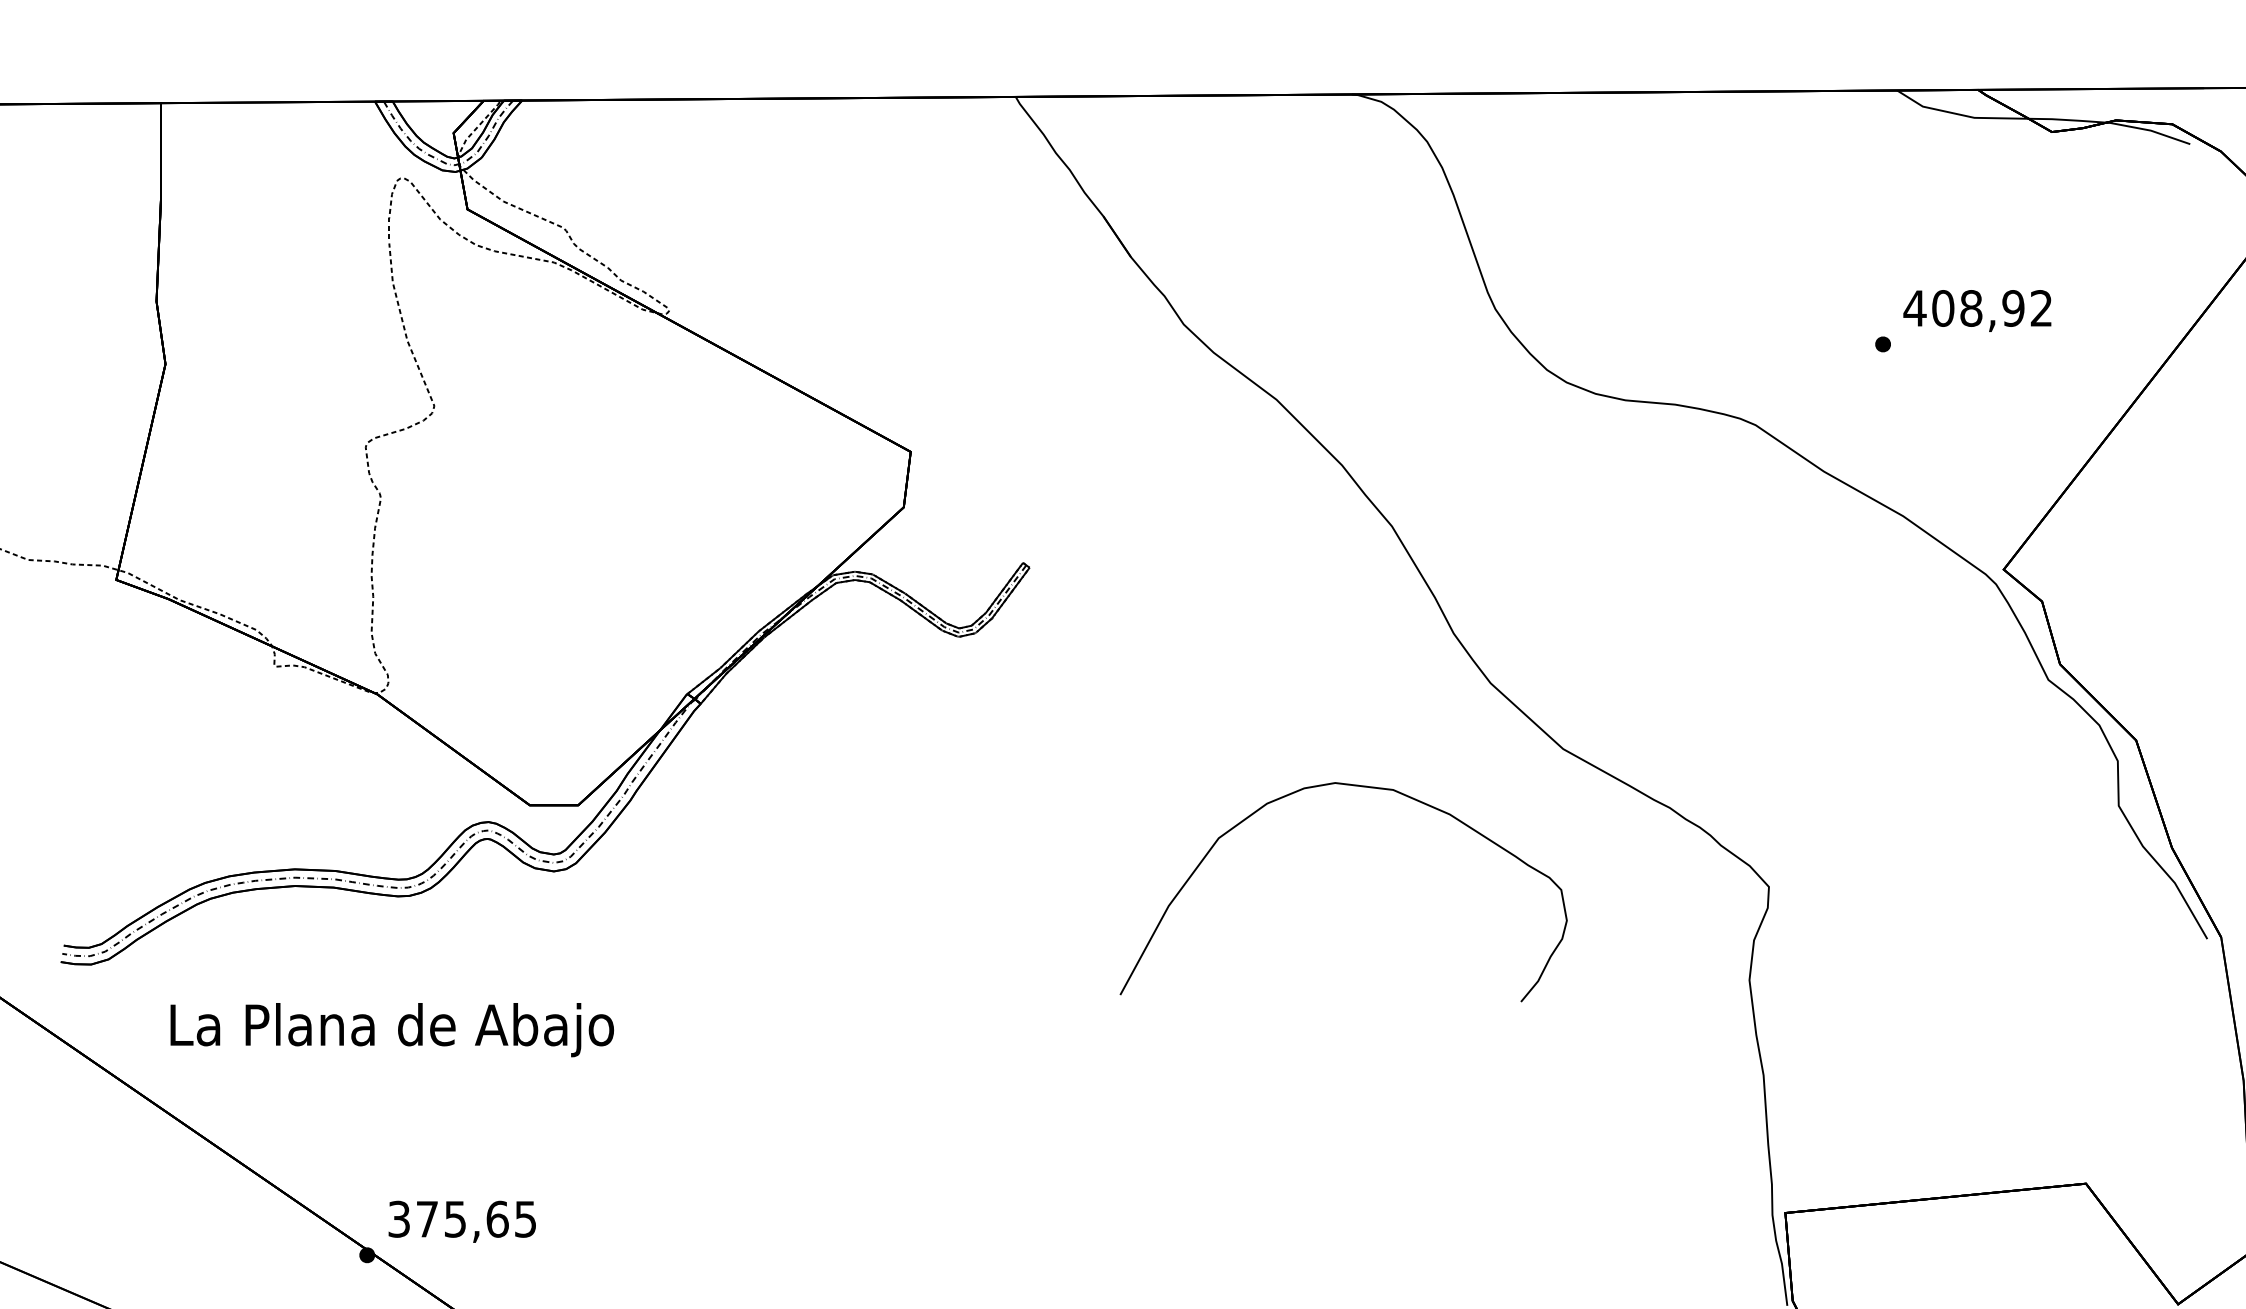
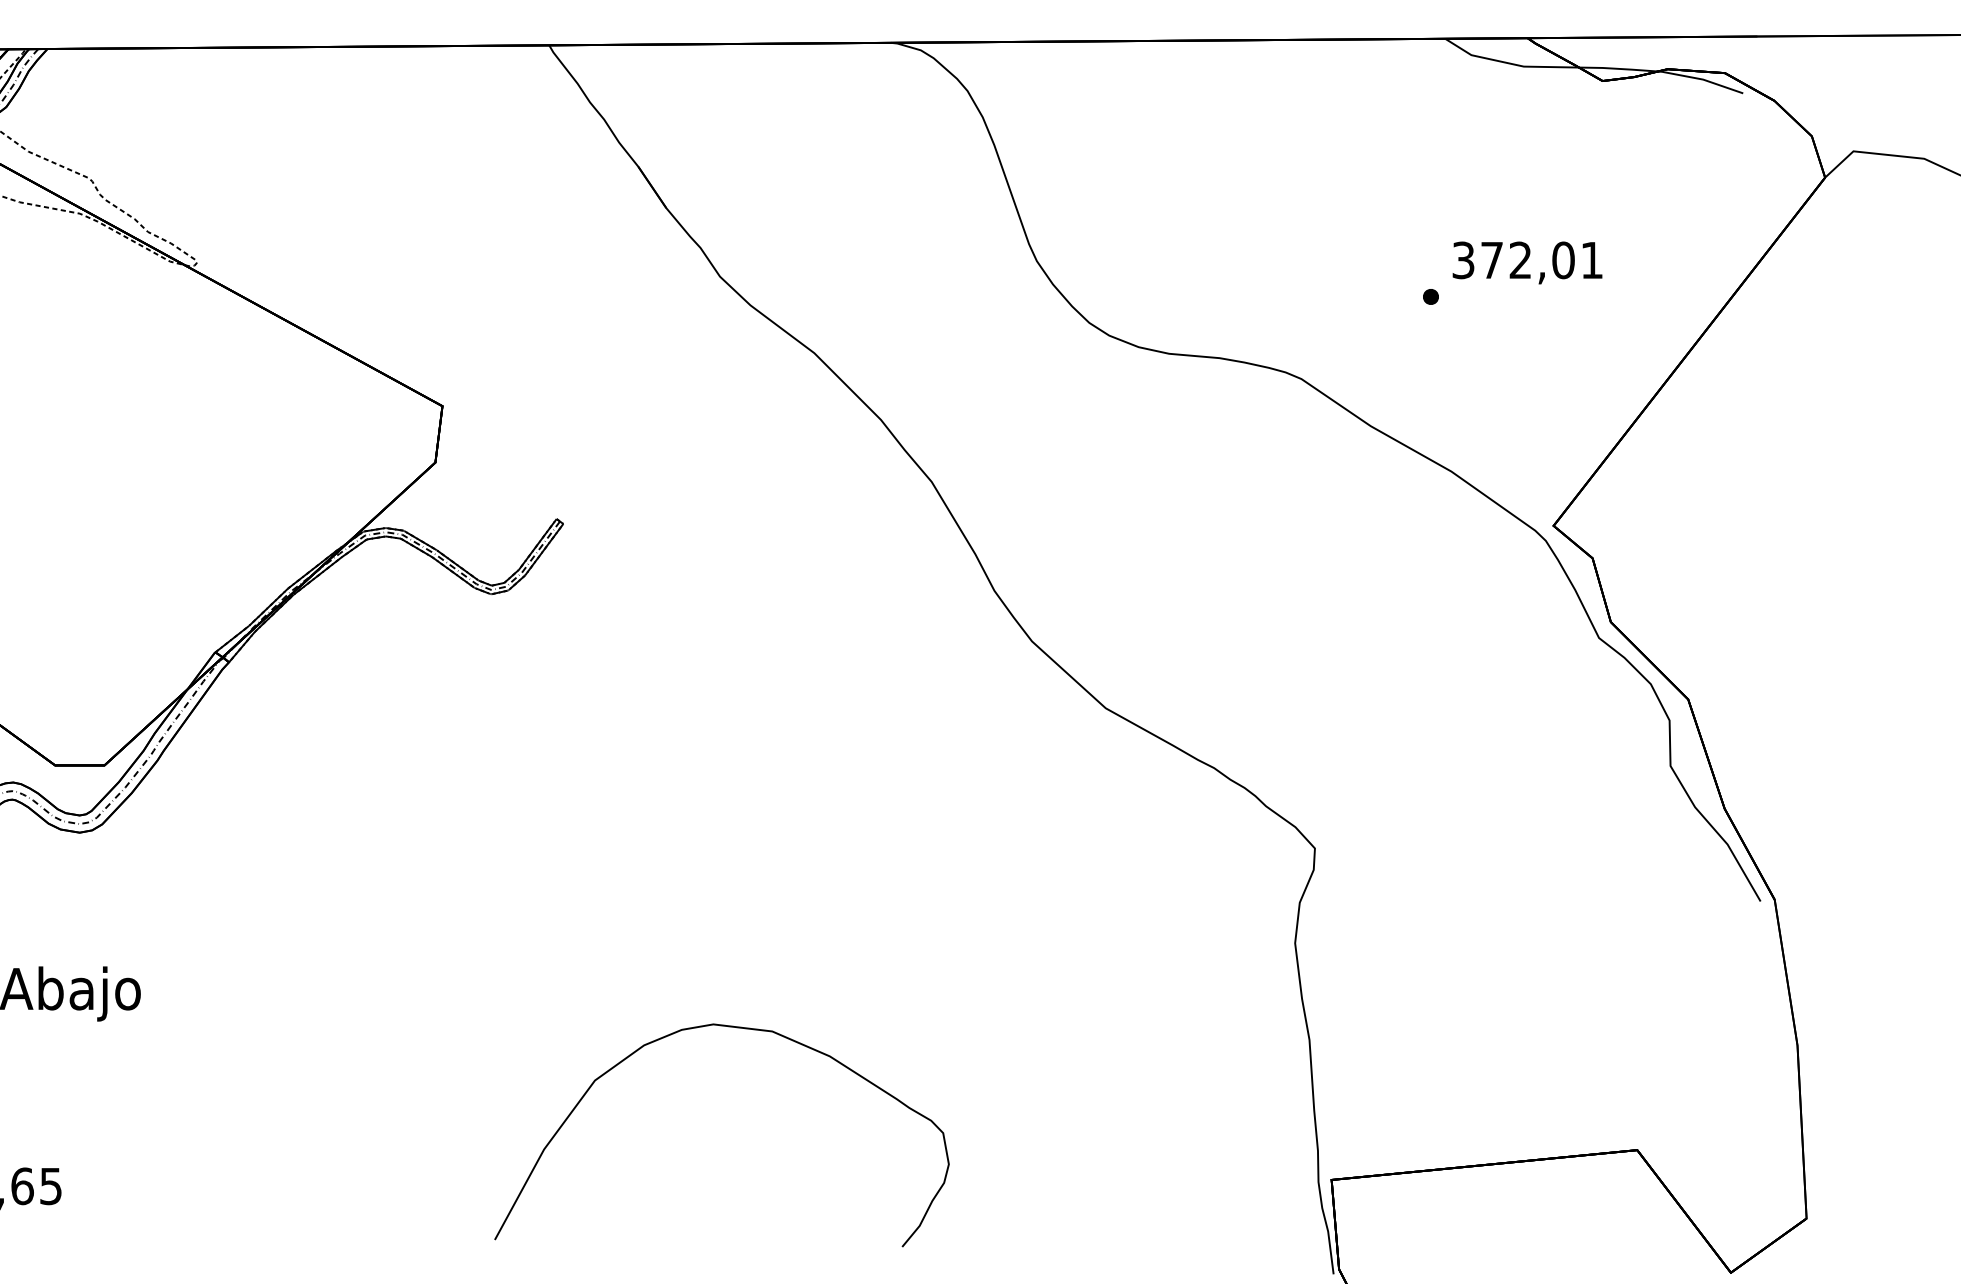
text: (1977, 308) -> (1526, 260), 408,92 -> 372,01
curve: (1353, 786) -> (731, 1027), moved

